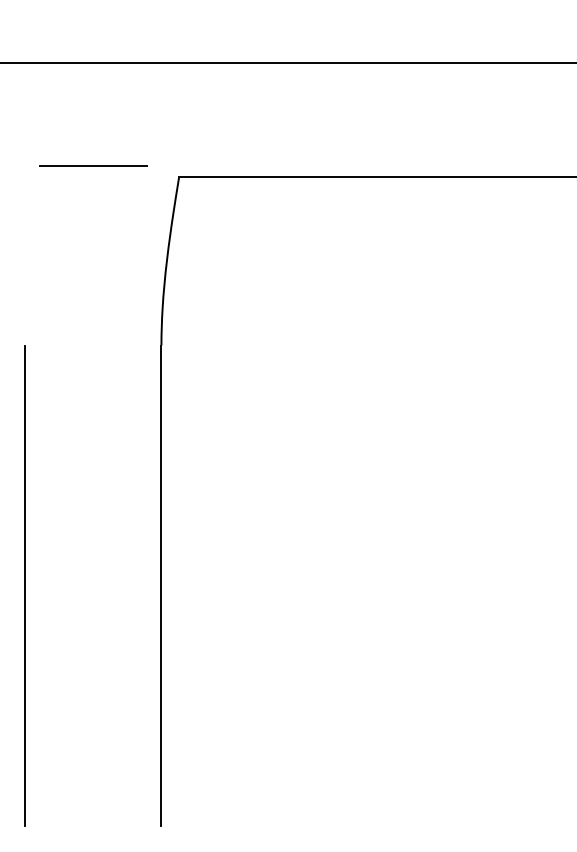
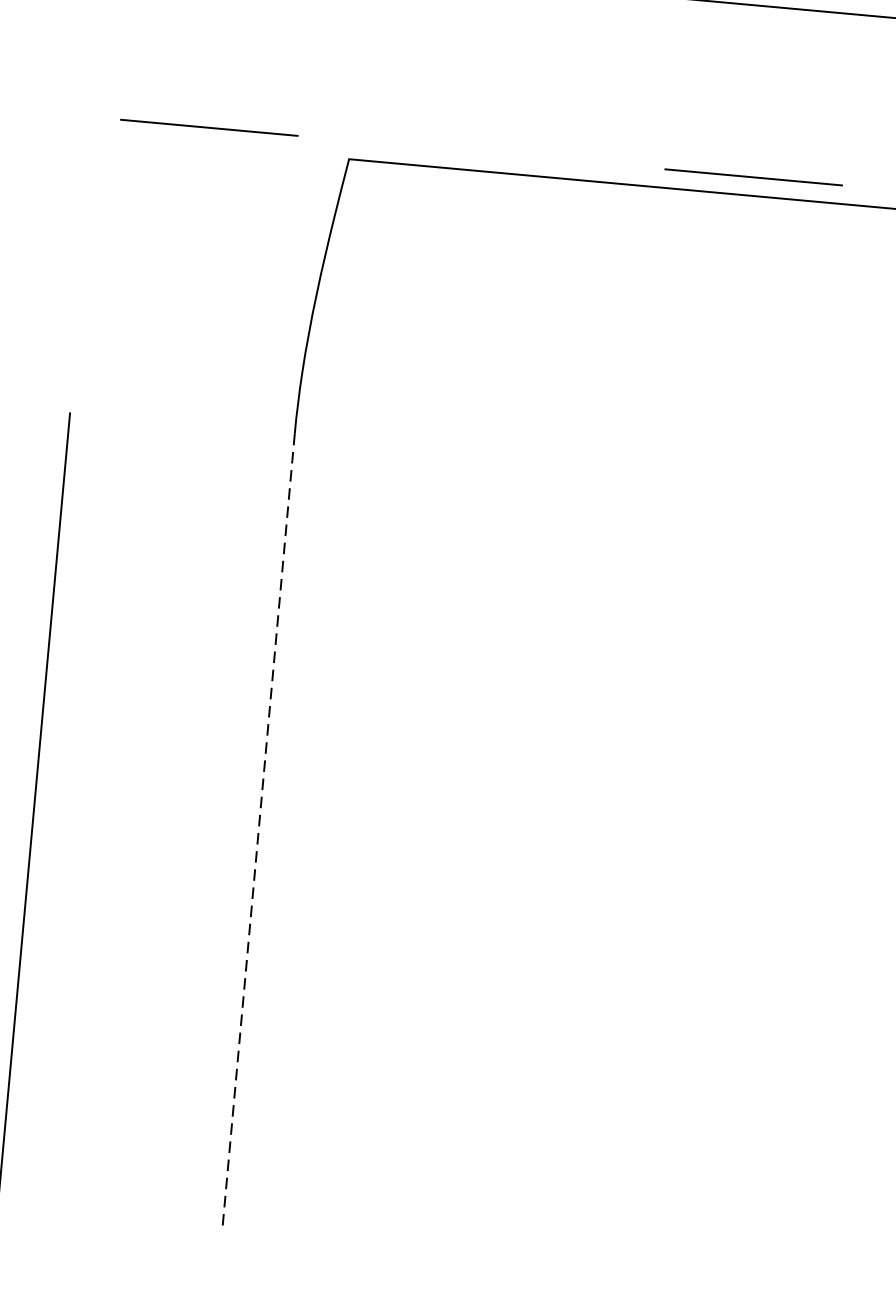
line: (423, 165) -> (754, 176), added
line: (161, 586) -> (258, 831), solid -> dashed

